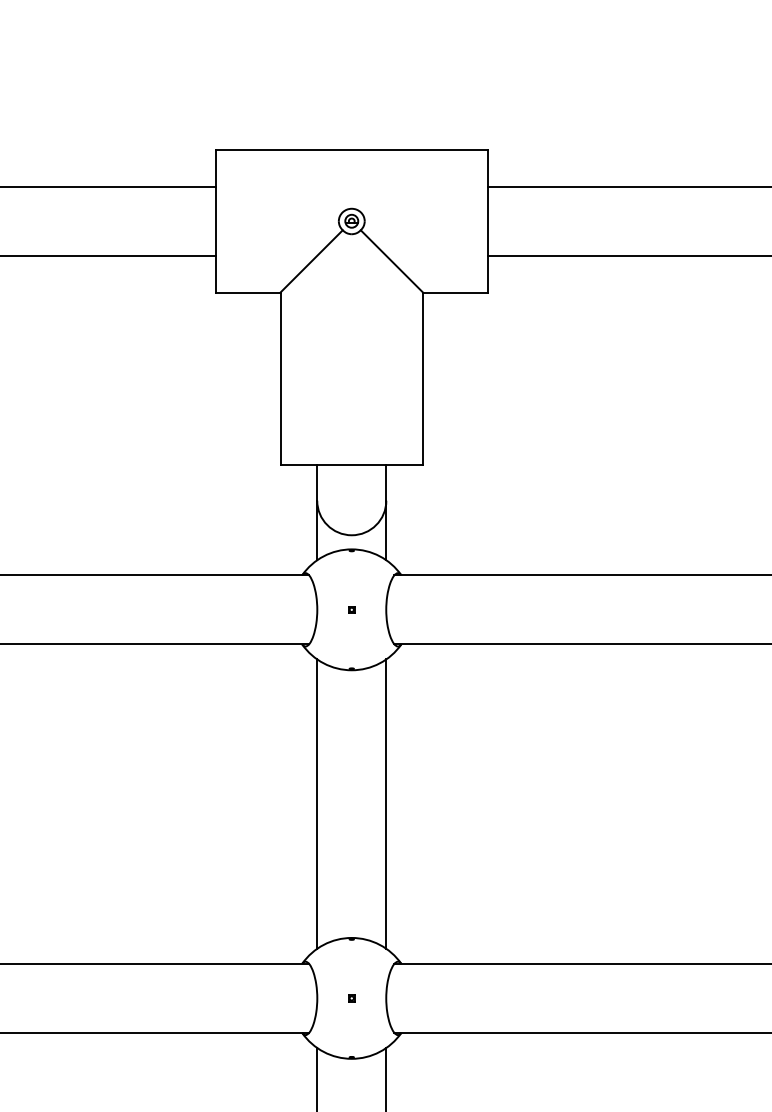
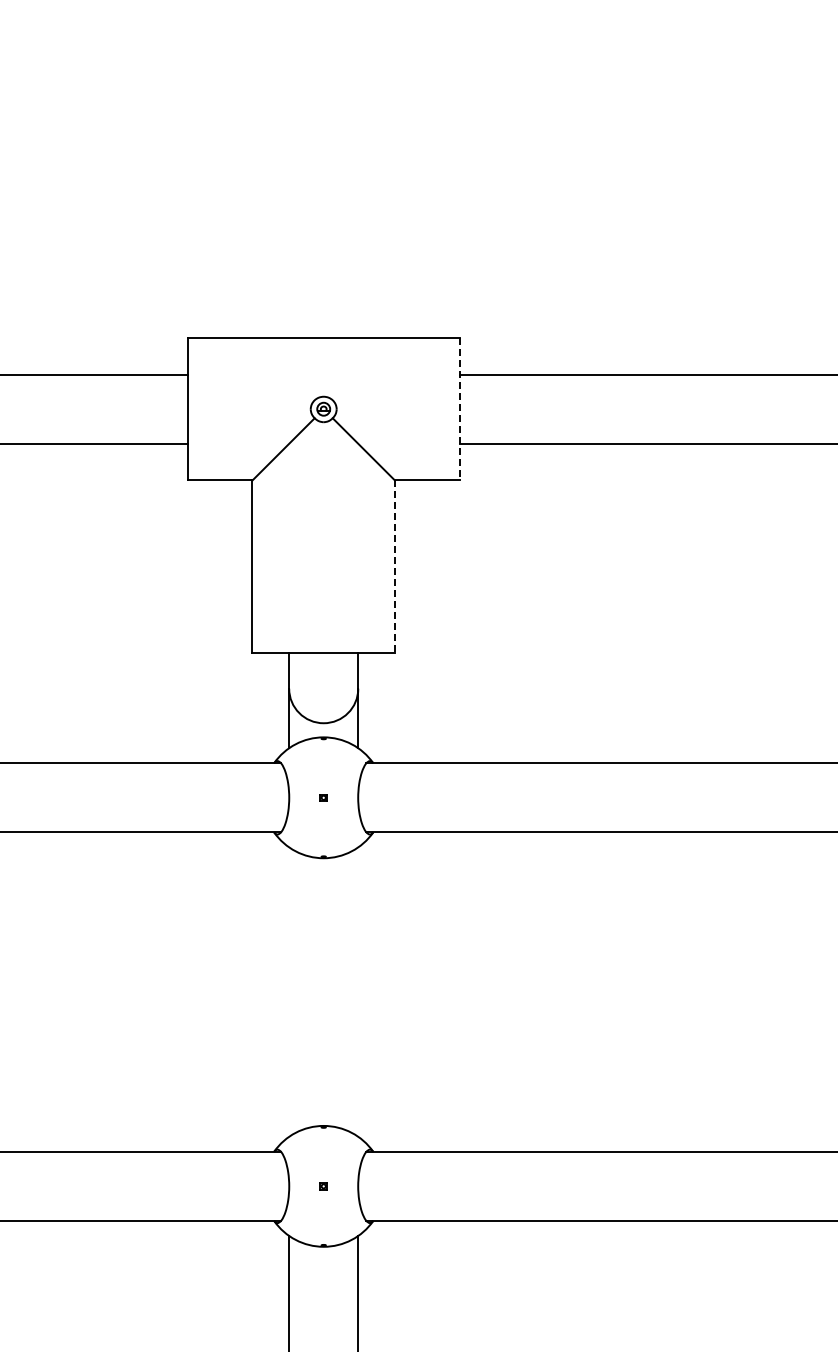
line: (487, 221) -> (459, 409), solid -> dashed
line: (422, 379) -> (394, 567), solid -> dashed
line: (317, 803) -> (289, 991), removed
line: (386, 803) -> (358, 991), removed

